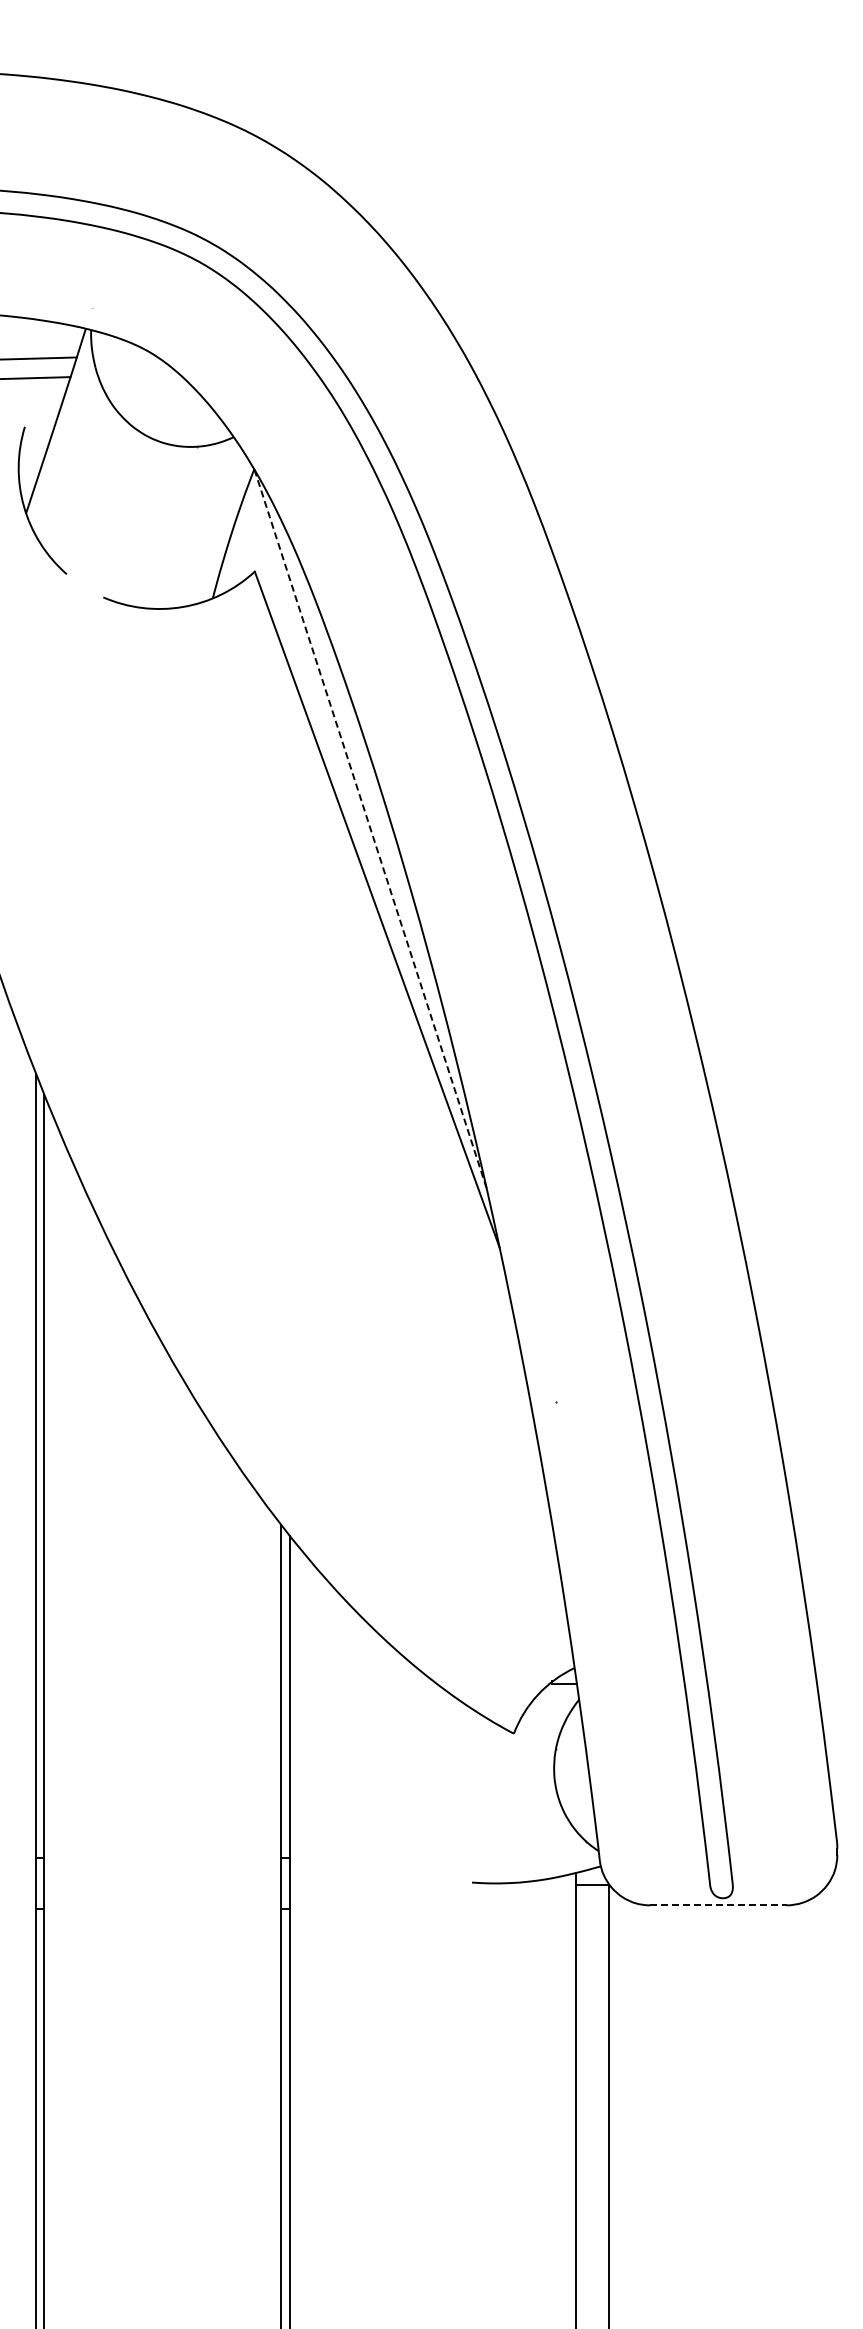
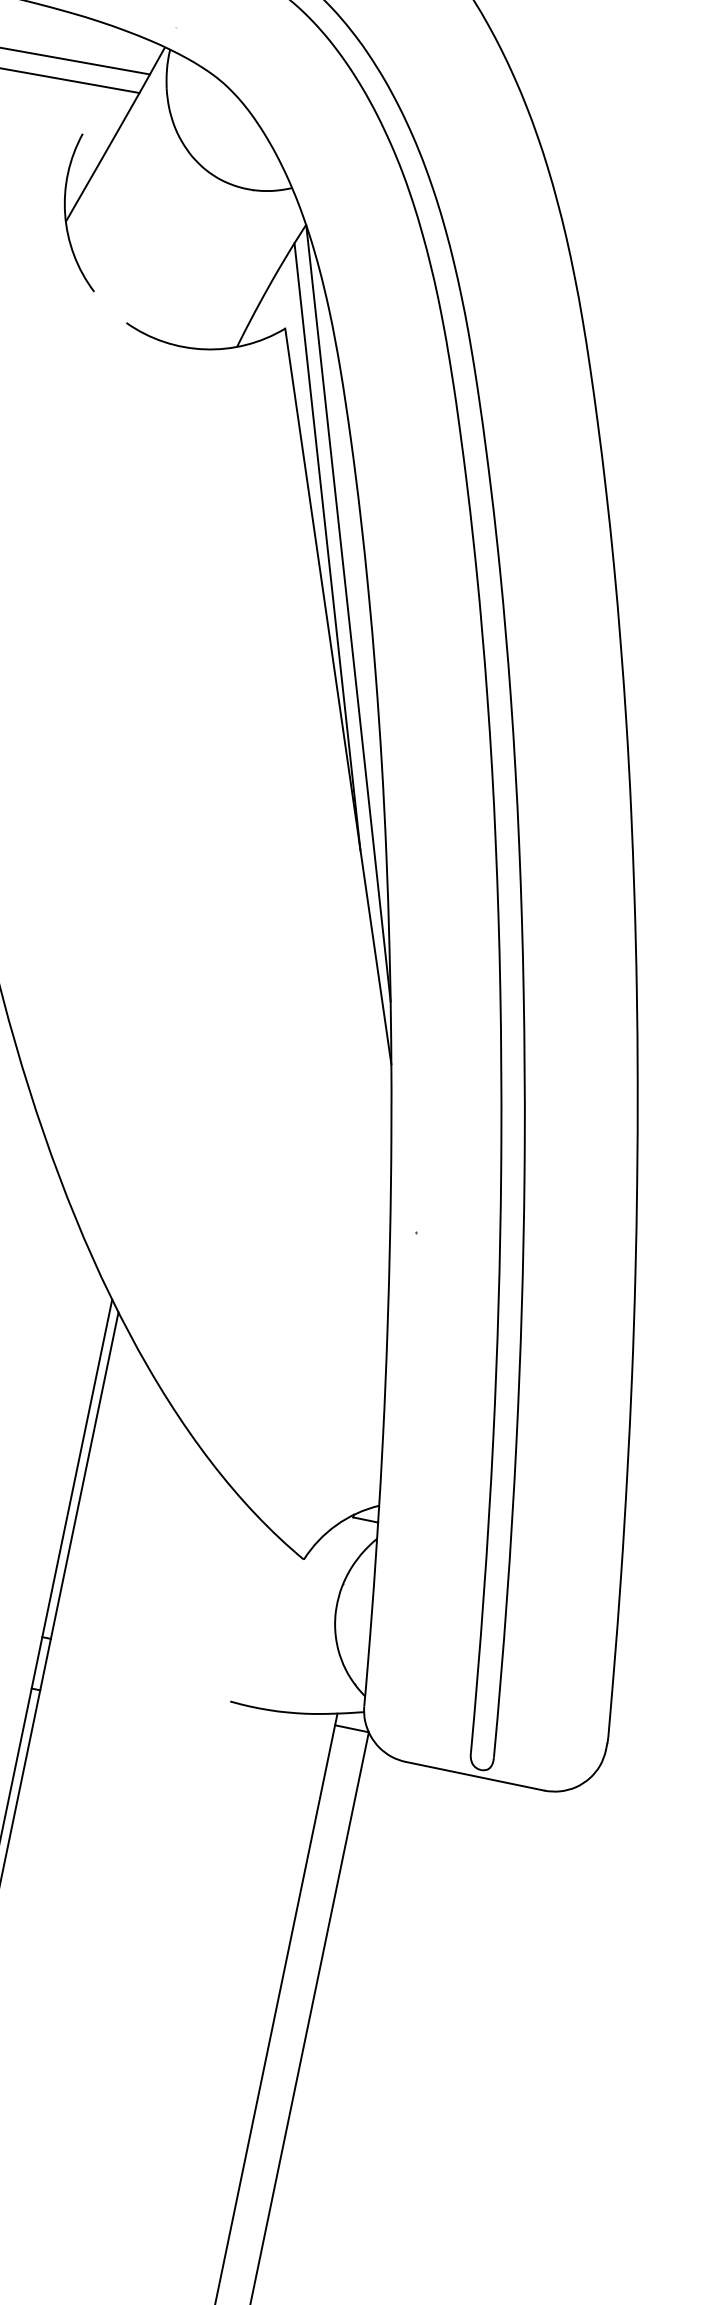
line: (337, 770) -> (327, 547), added
line: (370, 829) -> (348, 613), dashed -> solid
line: (718, 1905) -> (475, 1776), dashed -> solid

